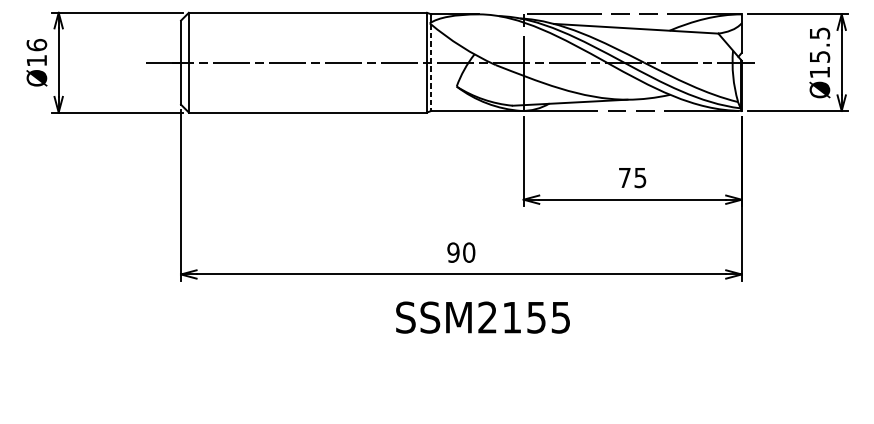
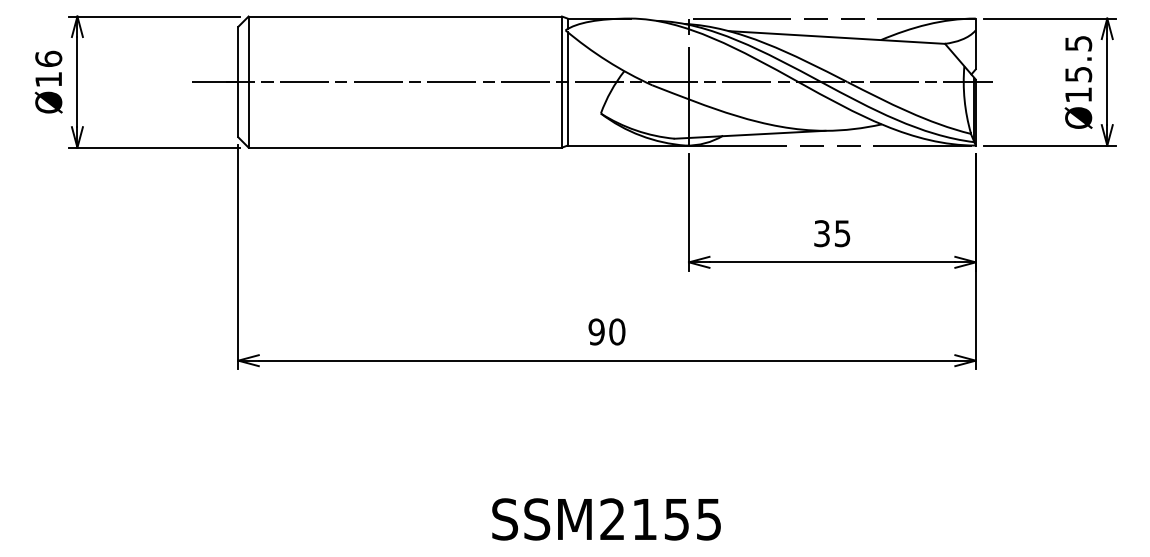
line: (431, 67) -> (567, 88), dashed -> solid
text: (624, 177) -> (821, 233), 75 -> 35
text: (482, 317) -> (606, 519), moved

